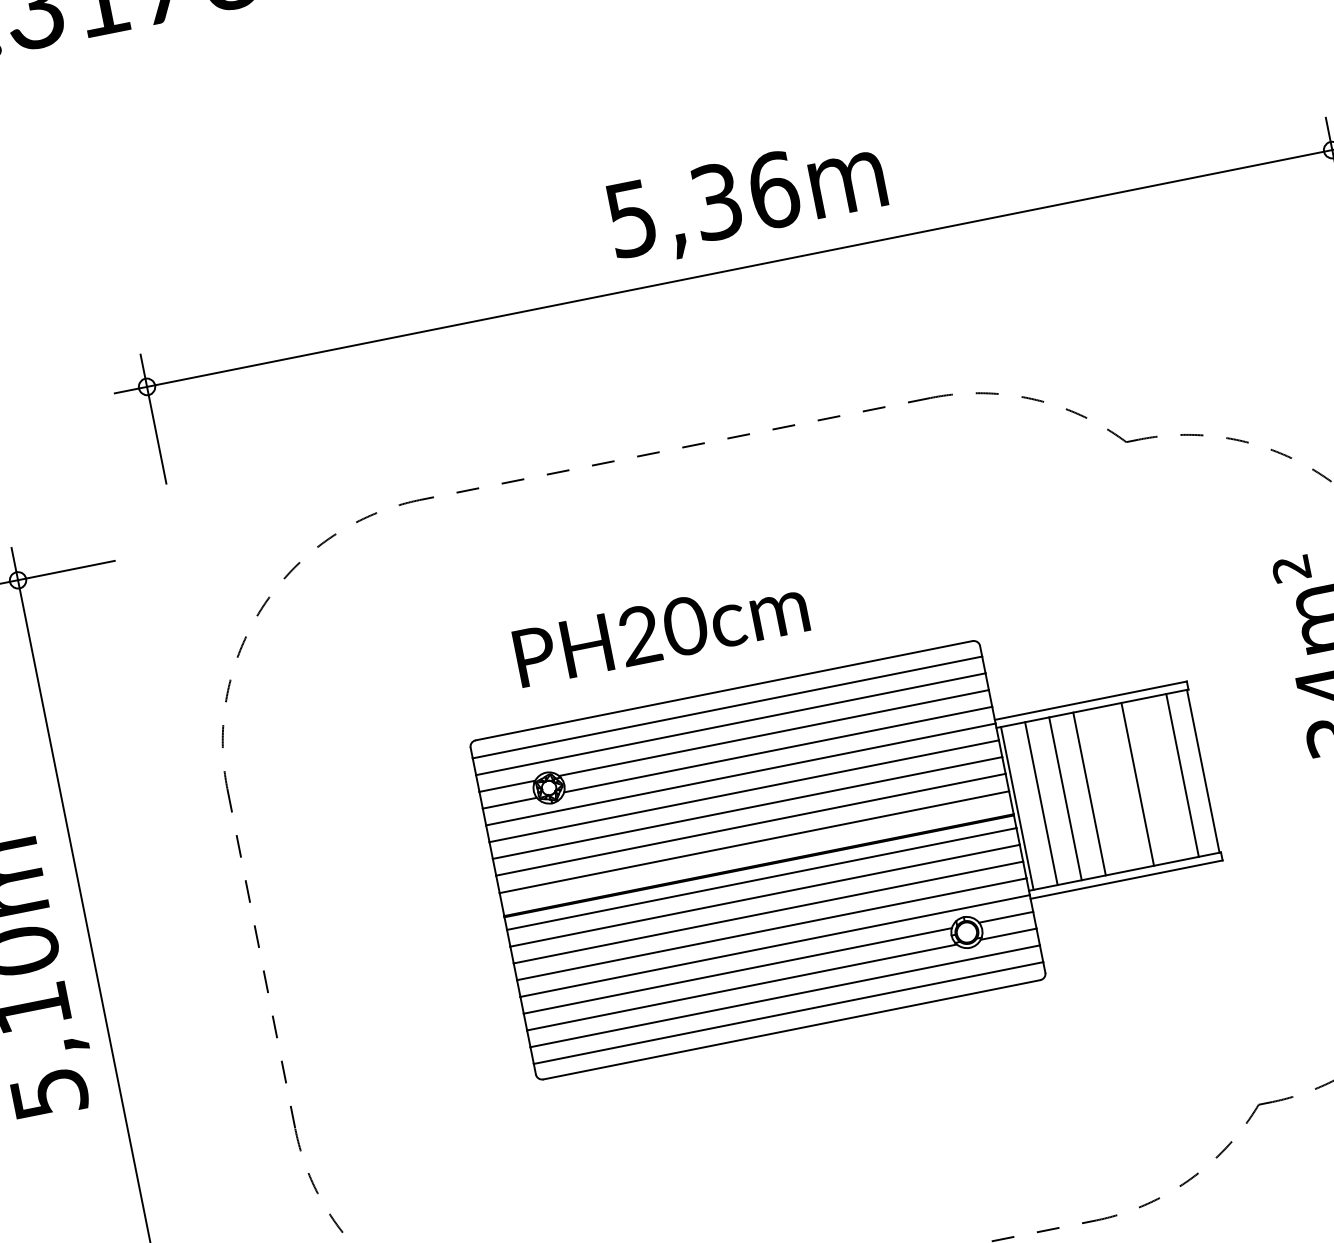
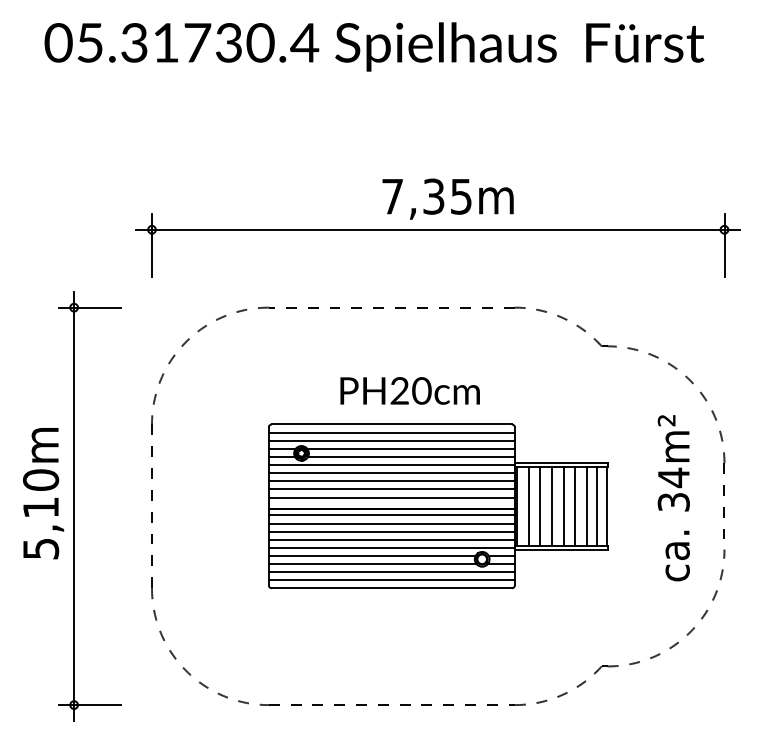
text: (703, 204) -> (427, 196), 5,36m -> 7,35m
text: (659, 630) -> (409, 390), moved
line: (1161, 780) -> (586, 506), added
line: (1113, 789) -> (563, 506), added

